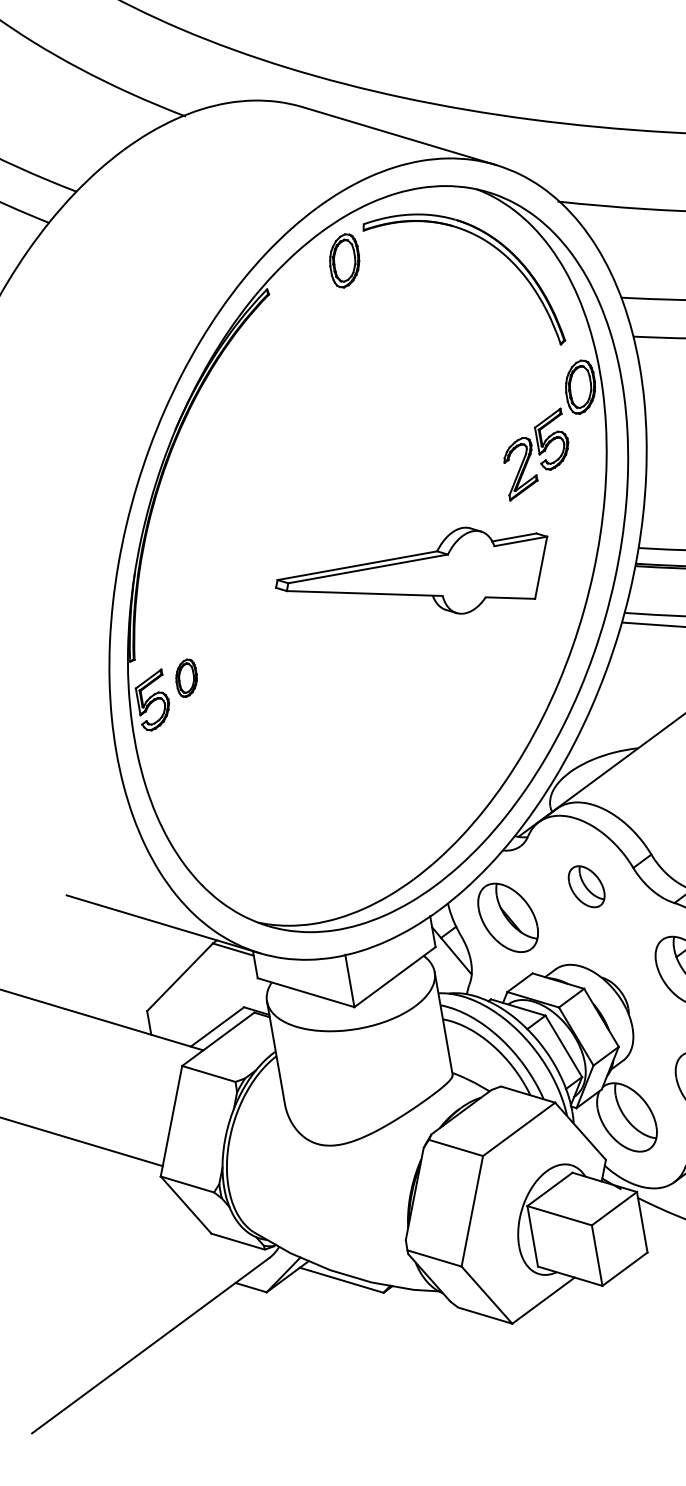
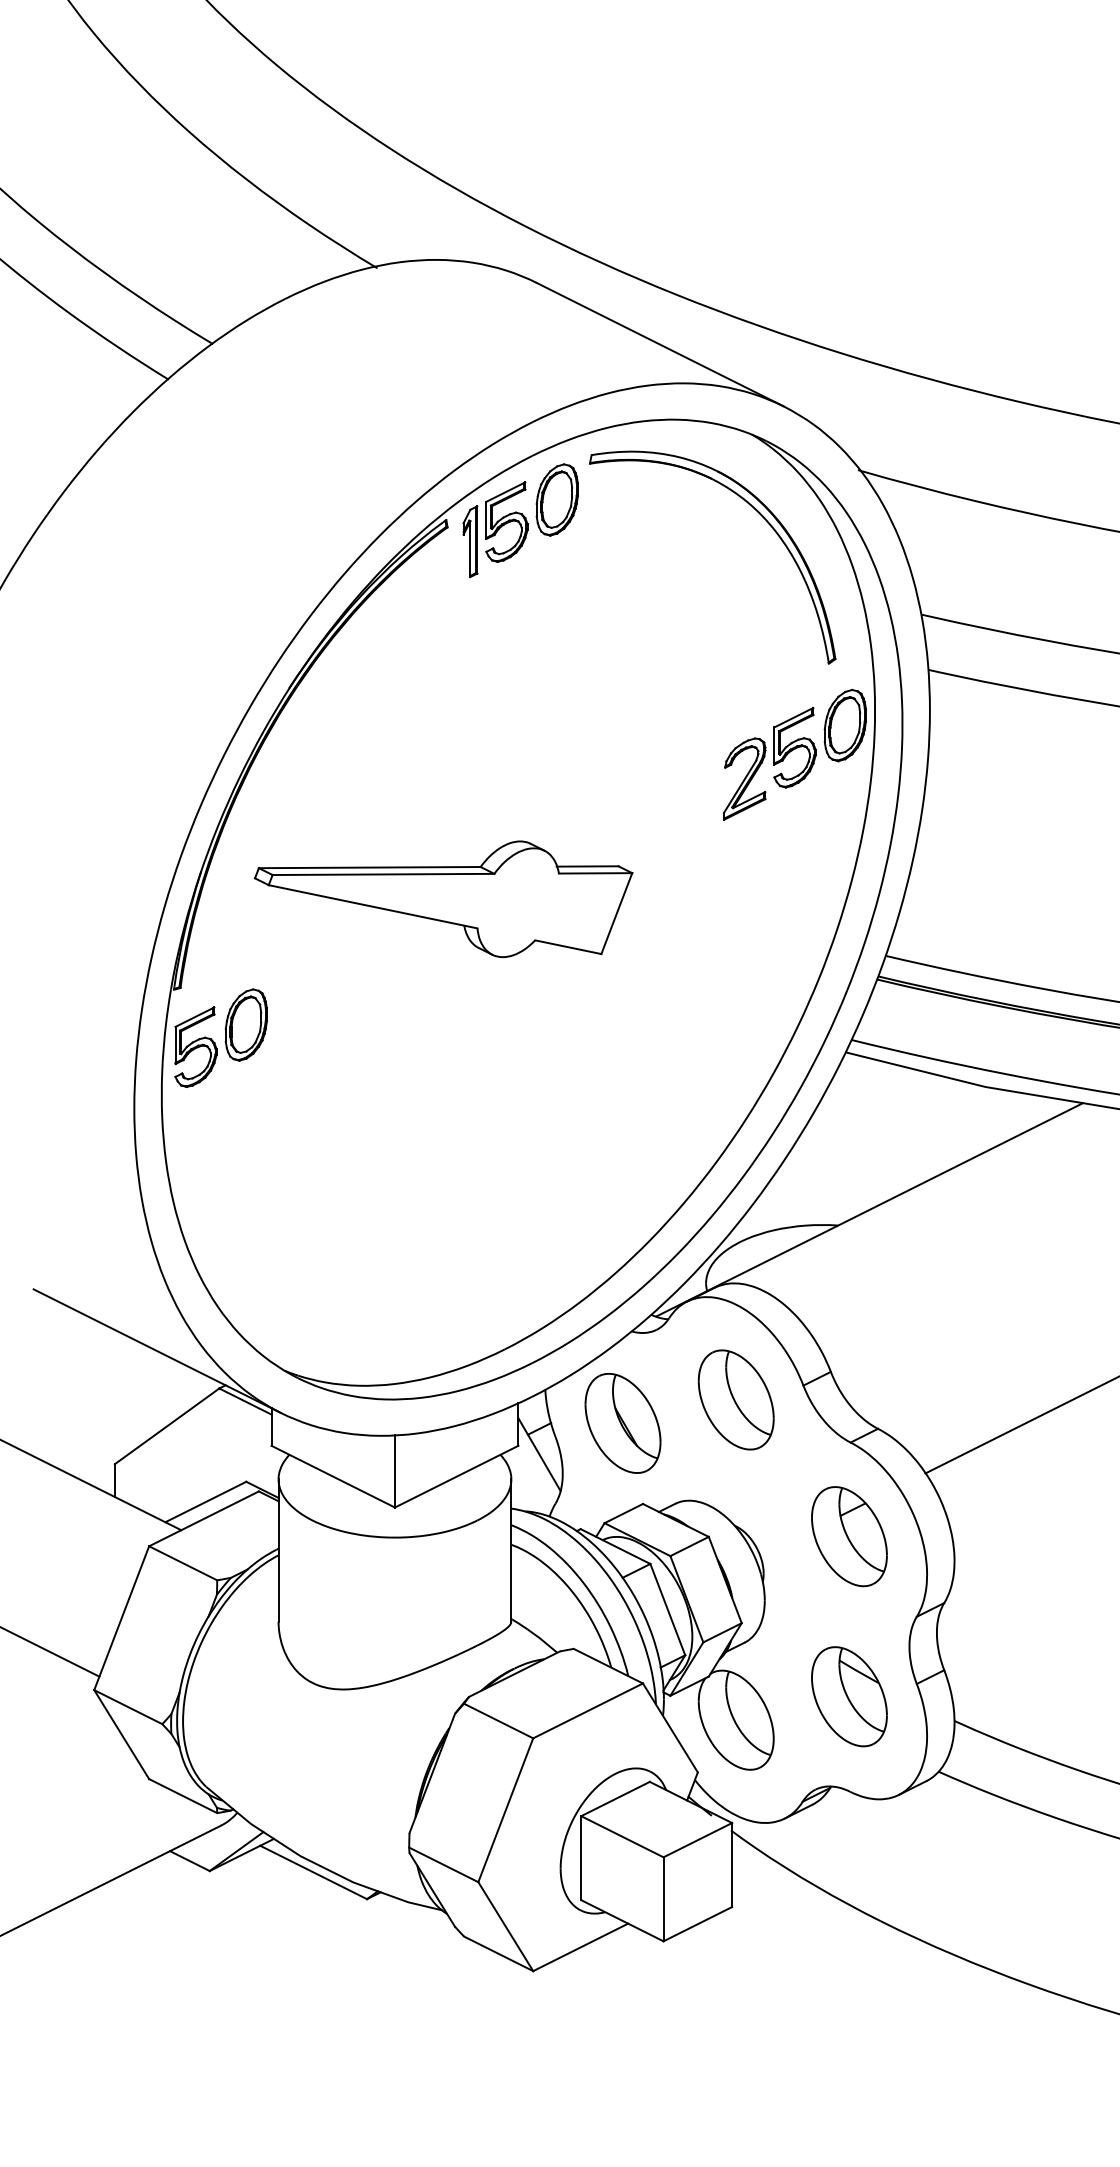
part: (303, 289) -> (495, 529), added
part: (535, 454) -> (769, 763), moved
part: (414, 578) -> (443, 898), moved
part: (186, 677) -> (245, 1024), size x1.43
part: (586, 886) -> (735, 1399), size x1.67

